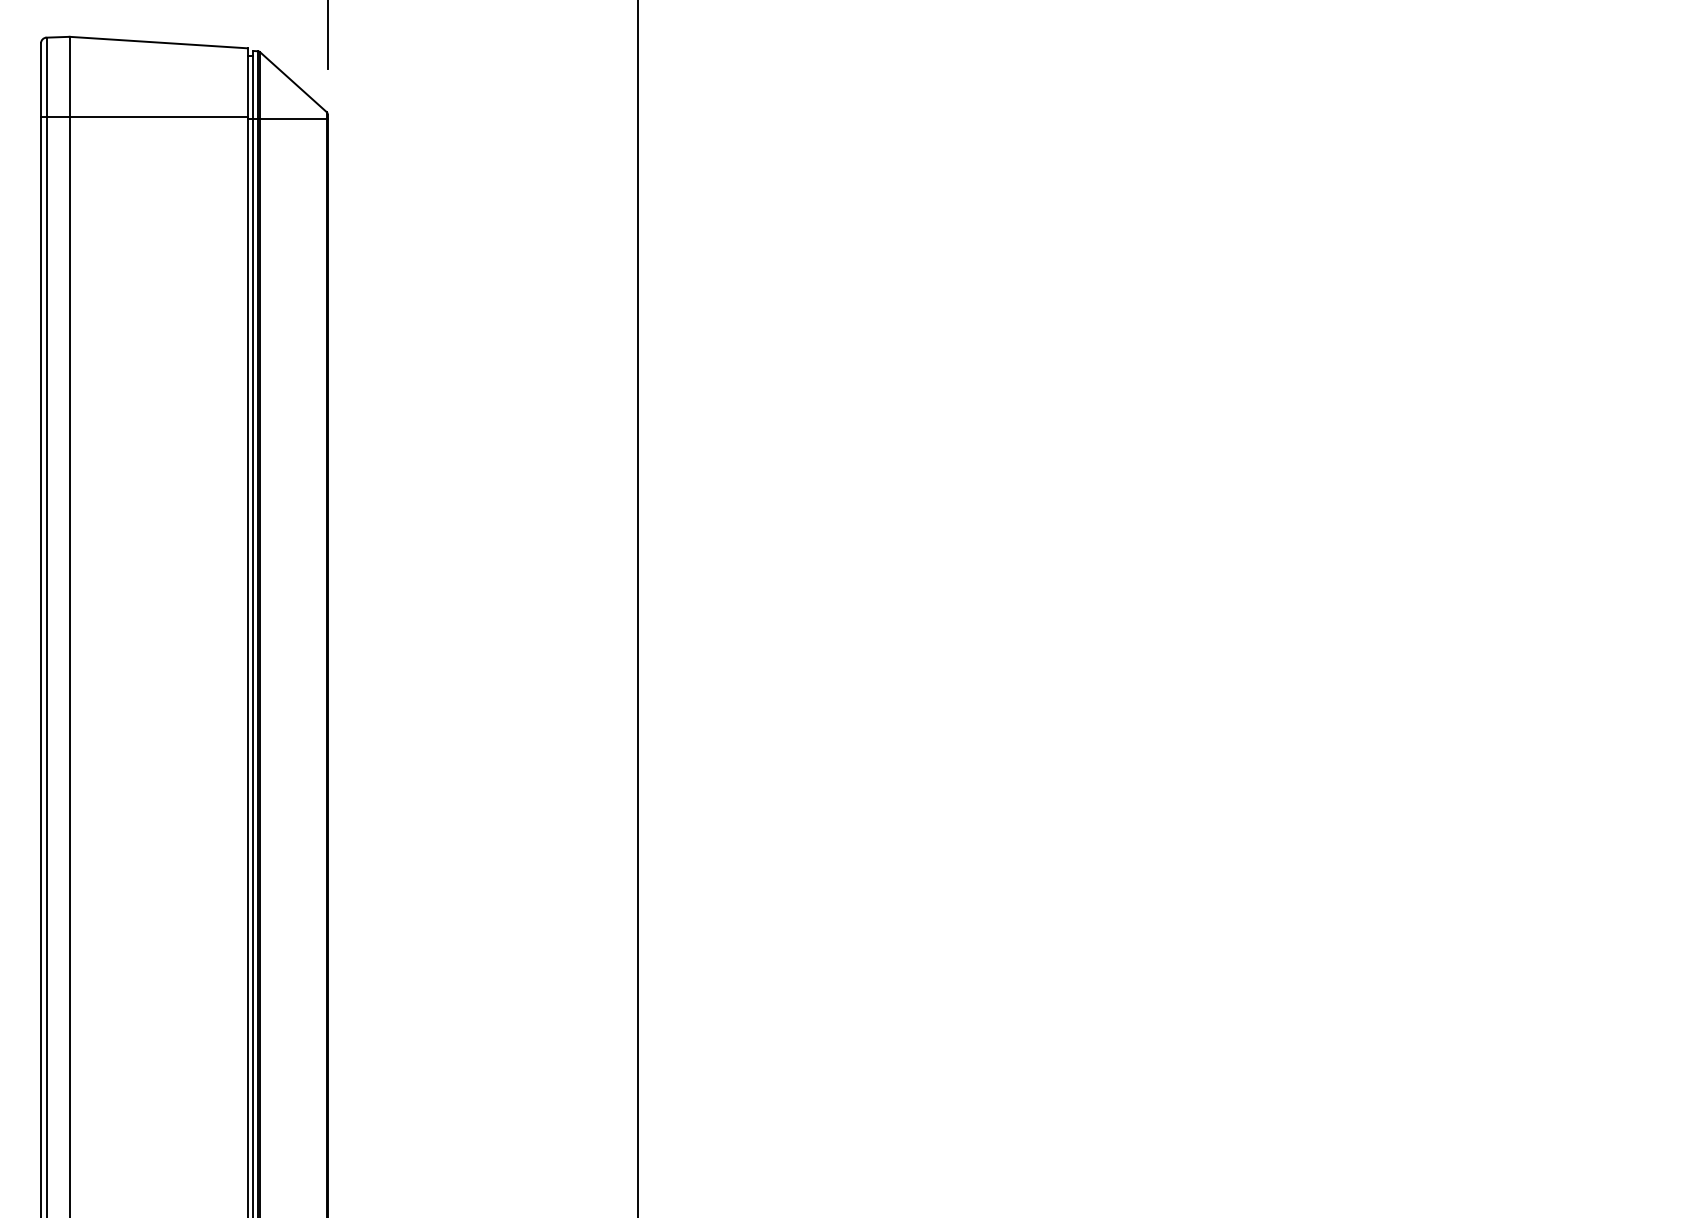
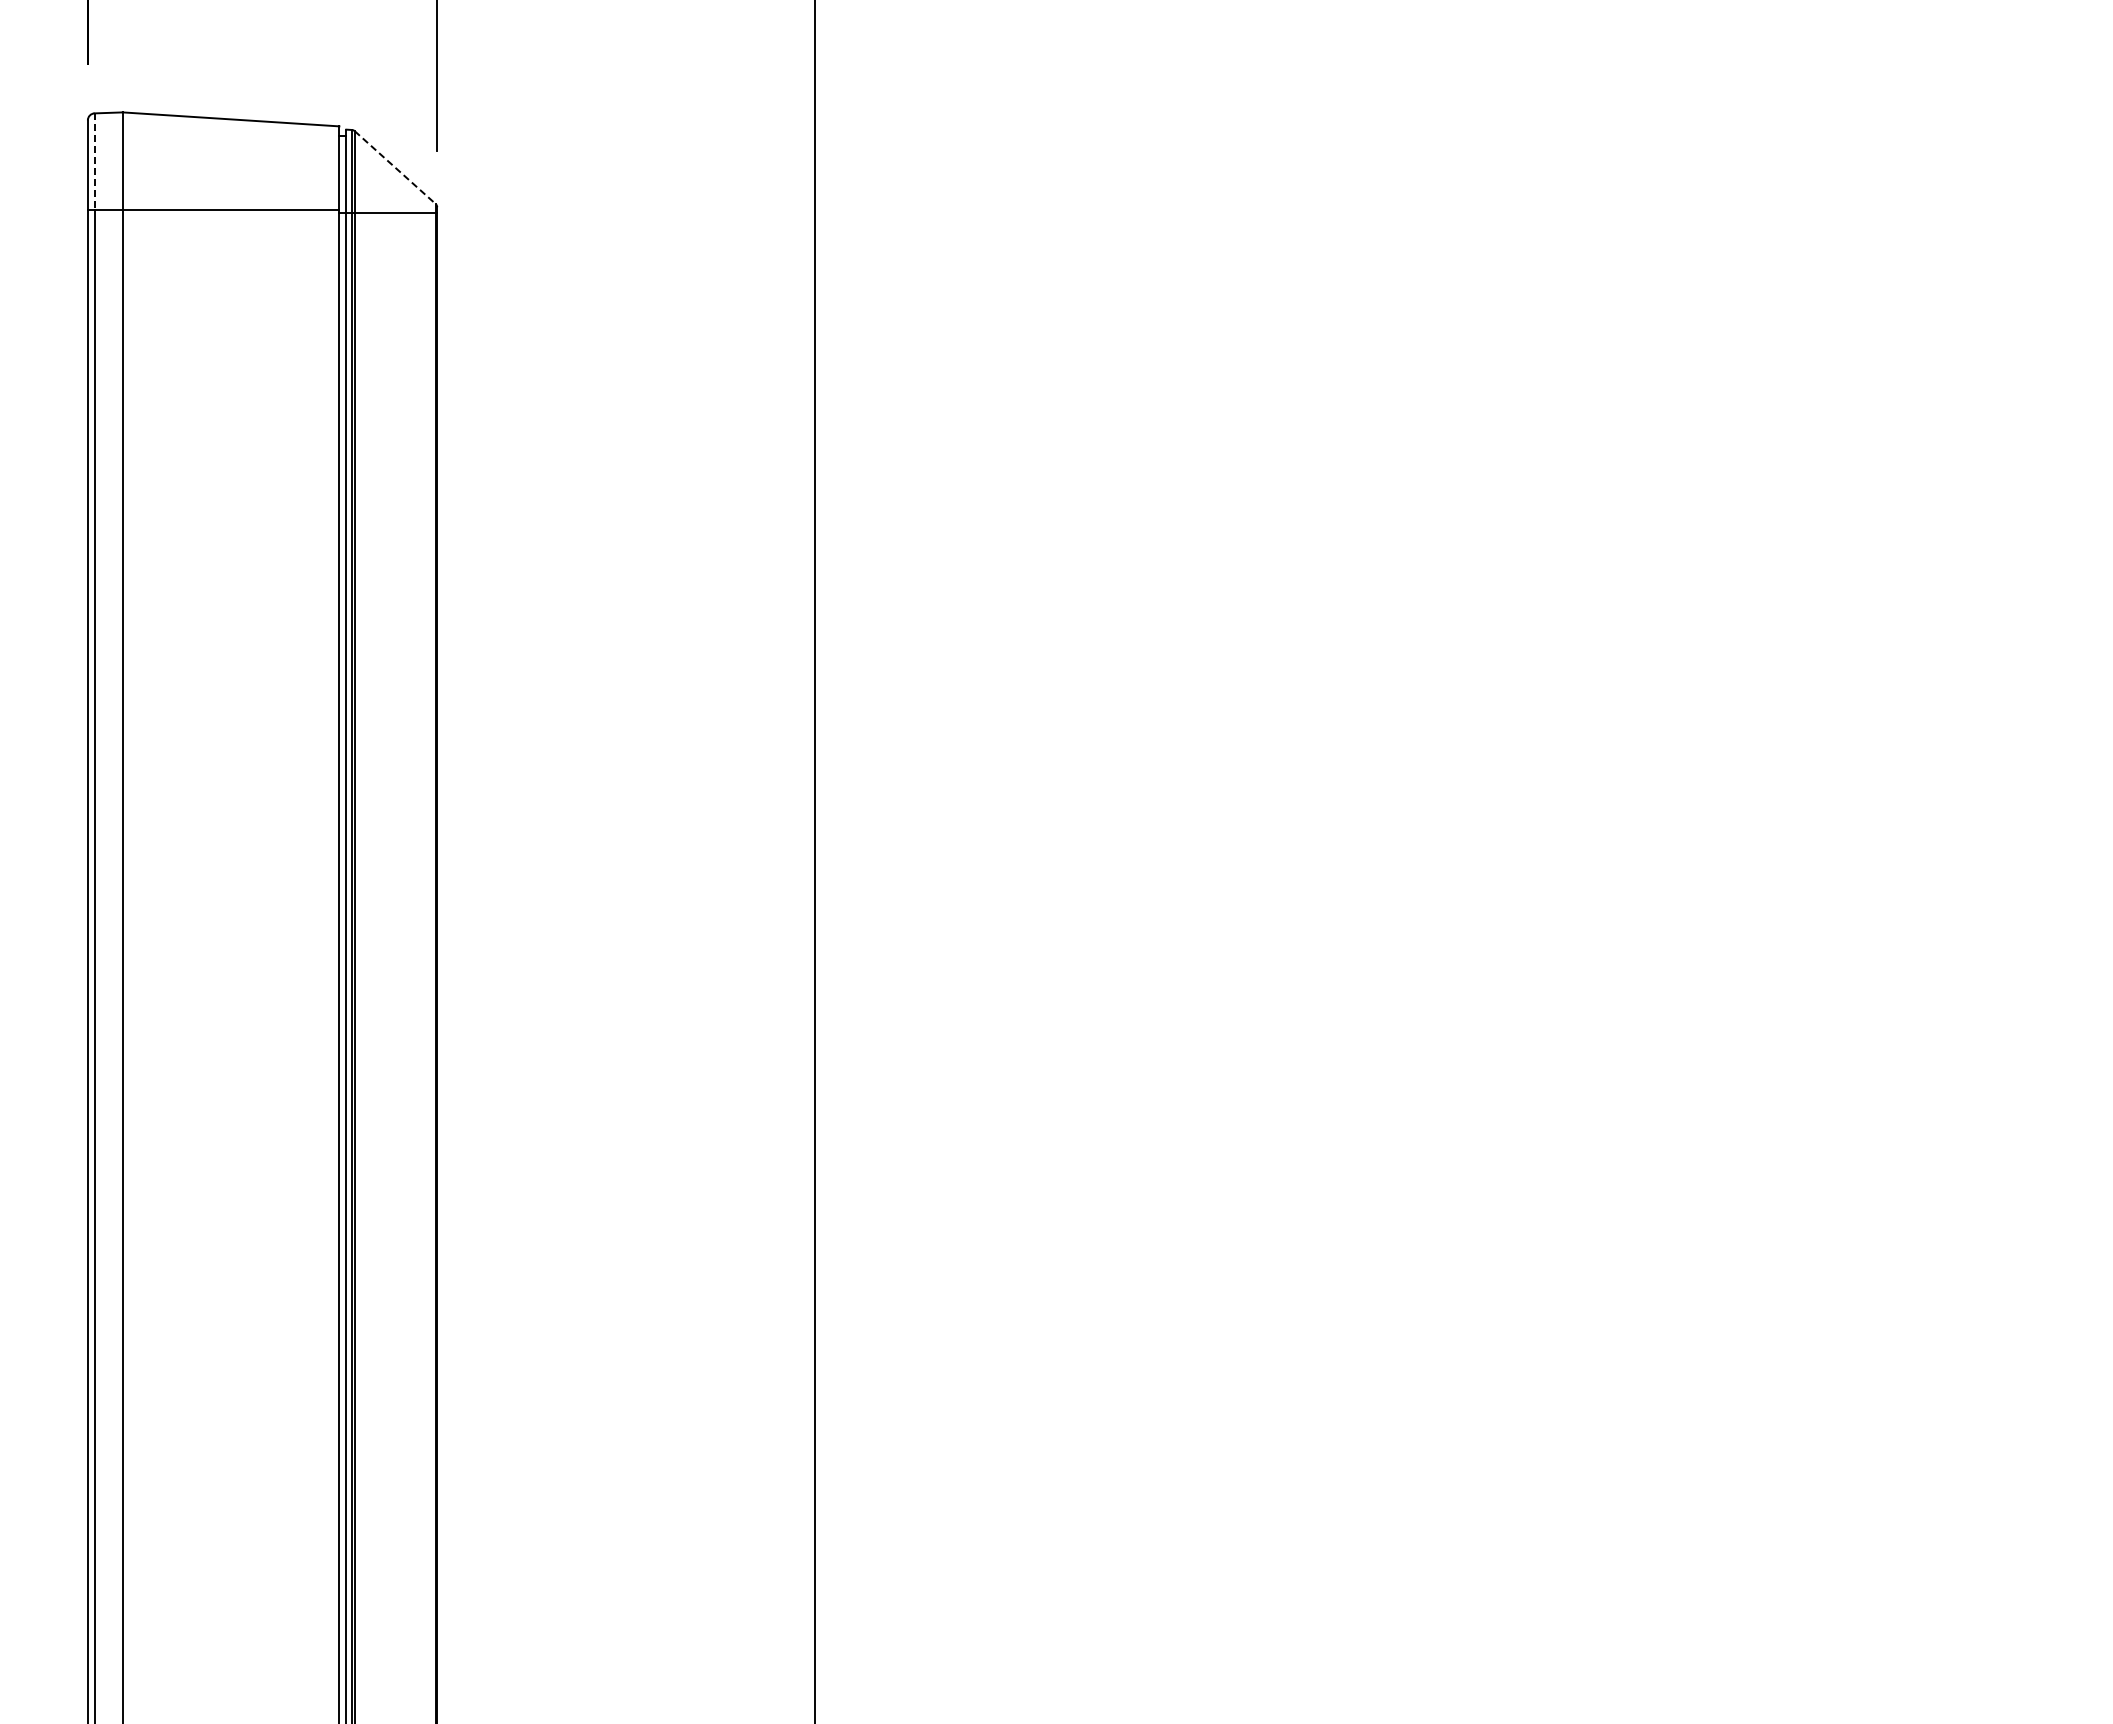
line: (46, 77) -> (94, 162), solid -> dashed
line: (293, 82) -> (395, 167), solid -> dashed

